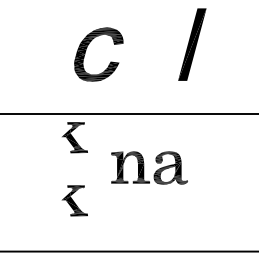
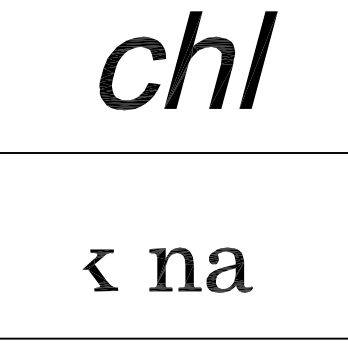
part: (144, 40) -> (194, 54), added
part: (74, 137) -> (100, 185), removed
part: (143, 167) -> (193, 269), moved

